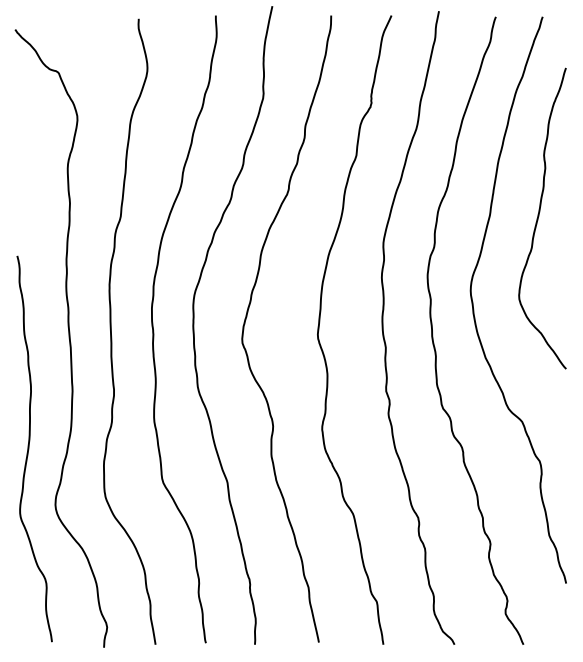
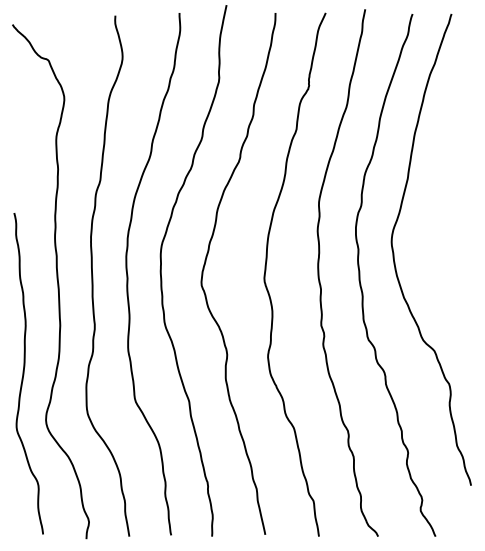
curve: (538, 218) -> (448, 181), removed

